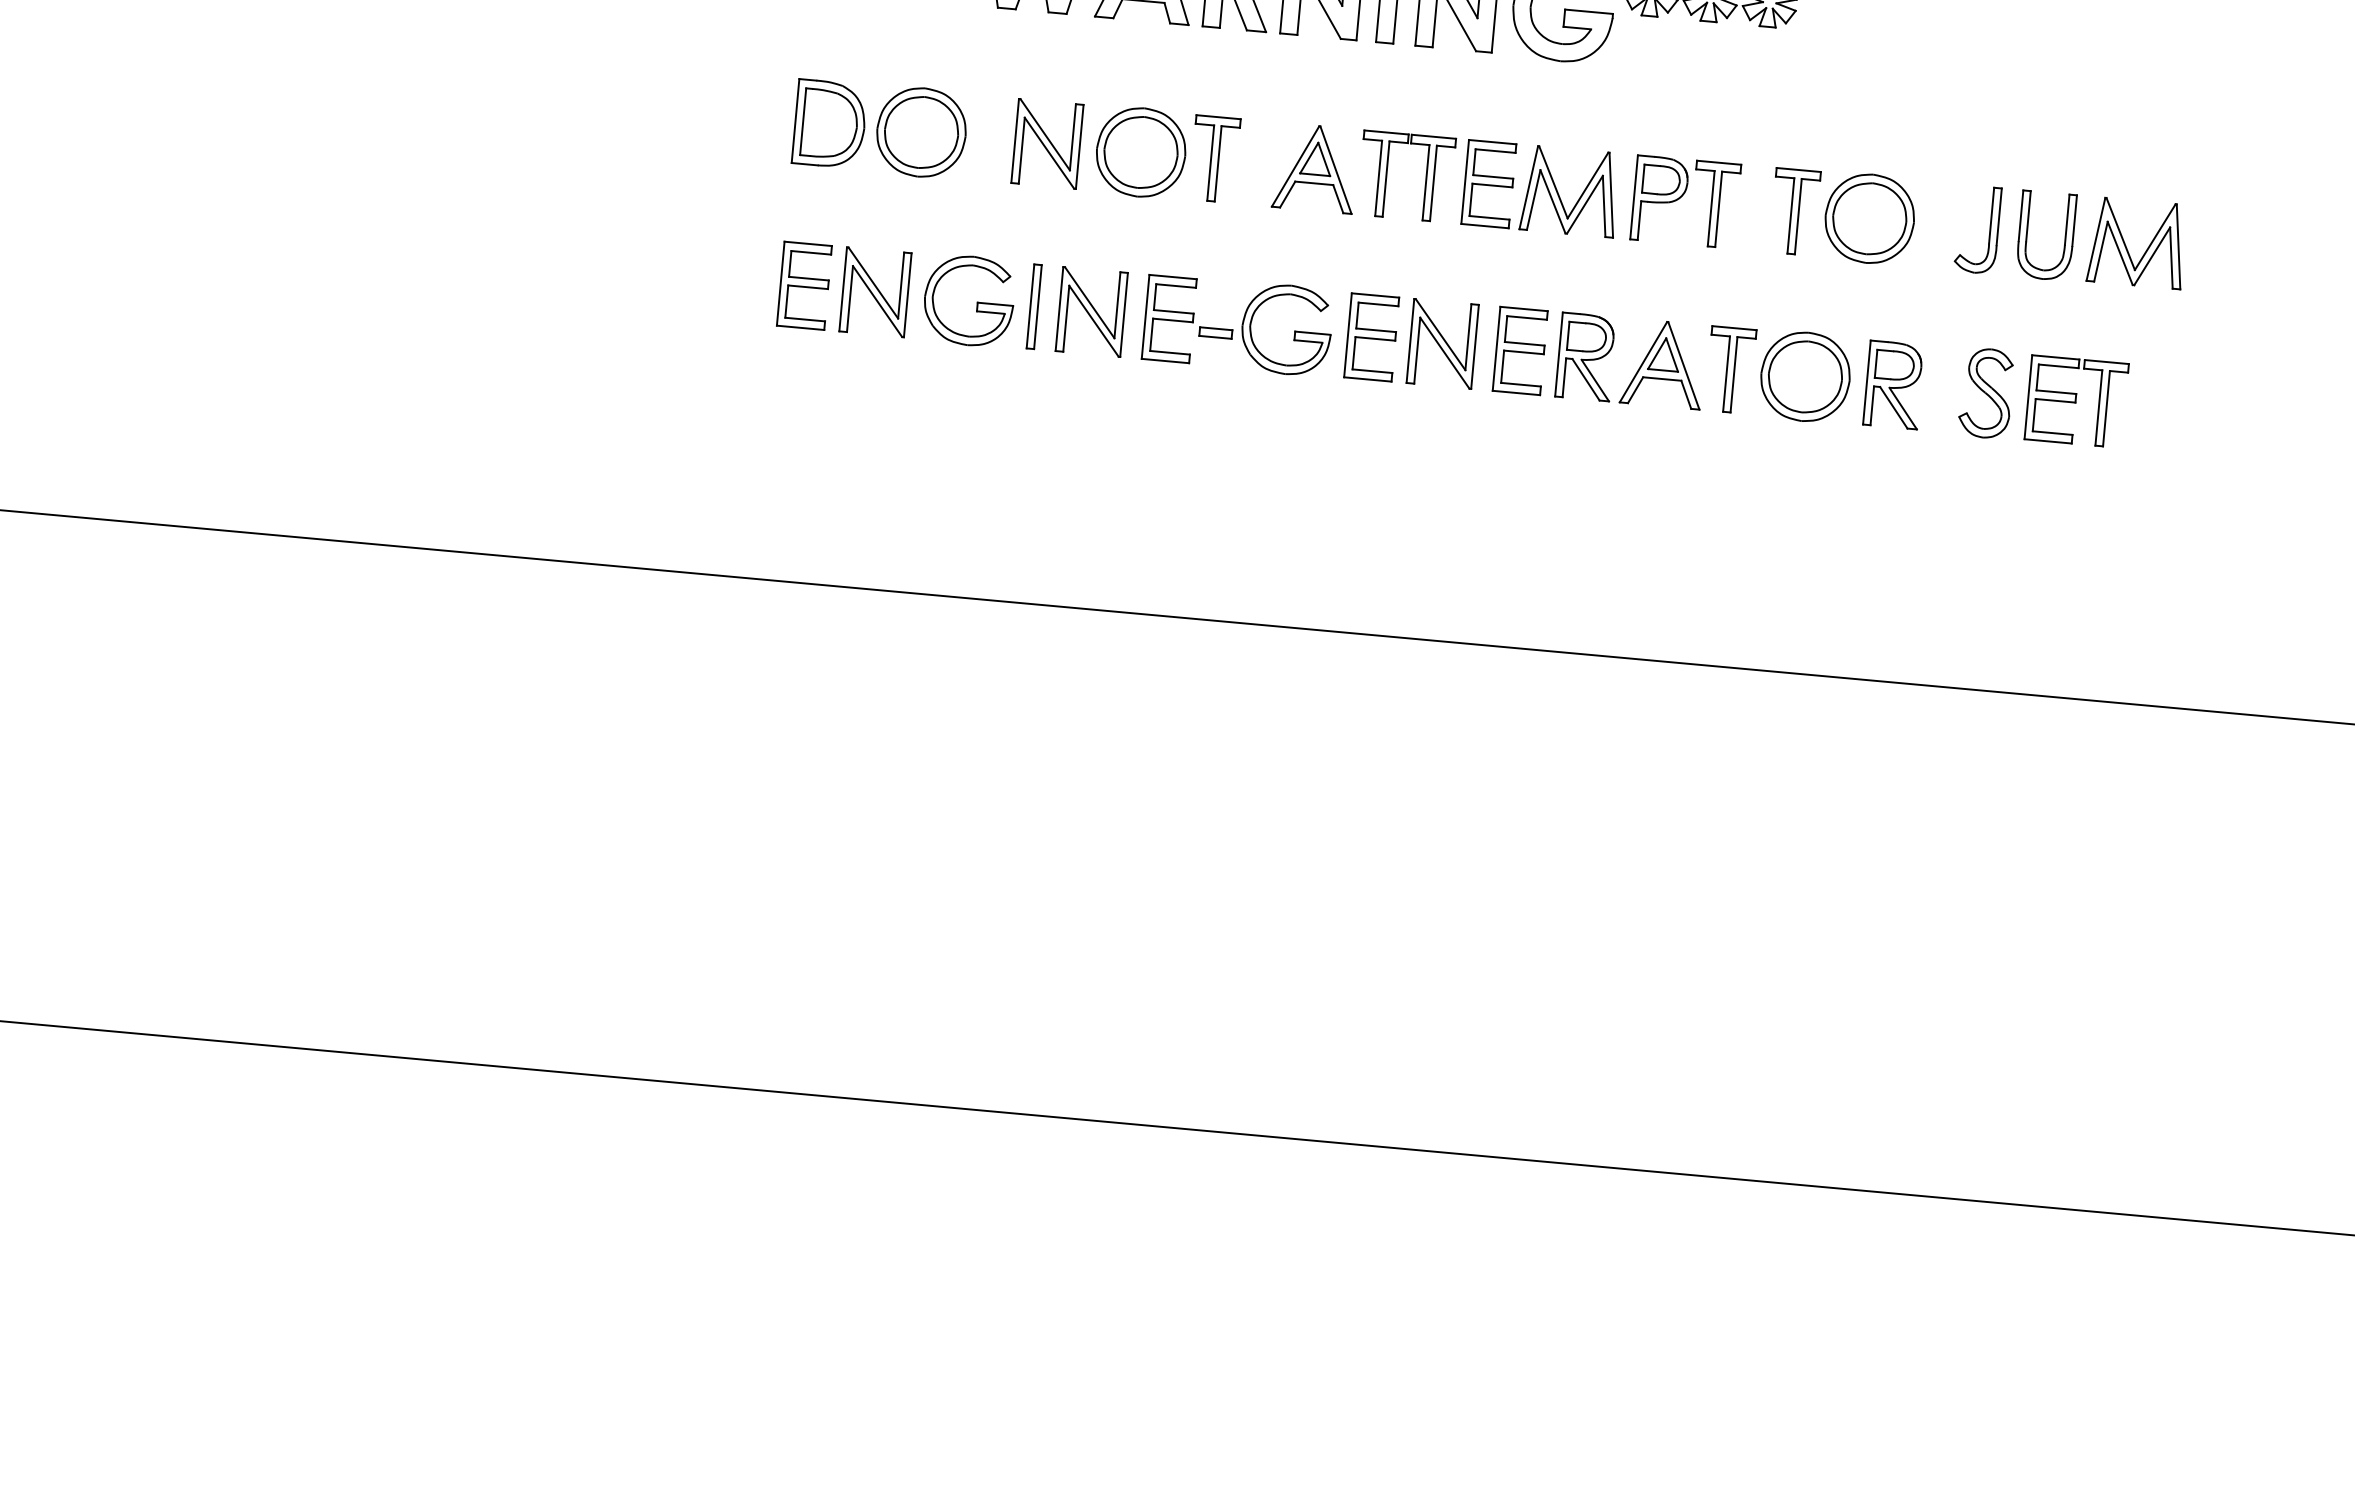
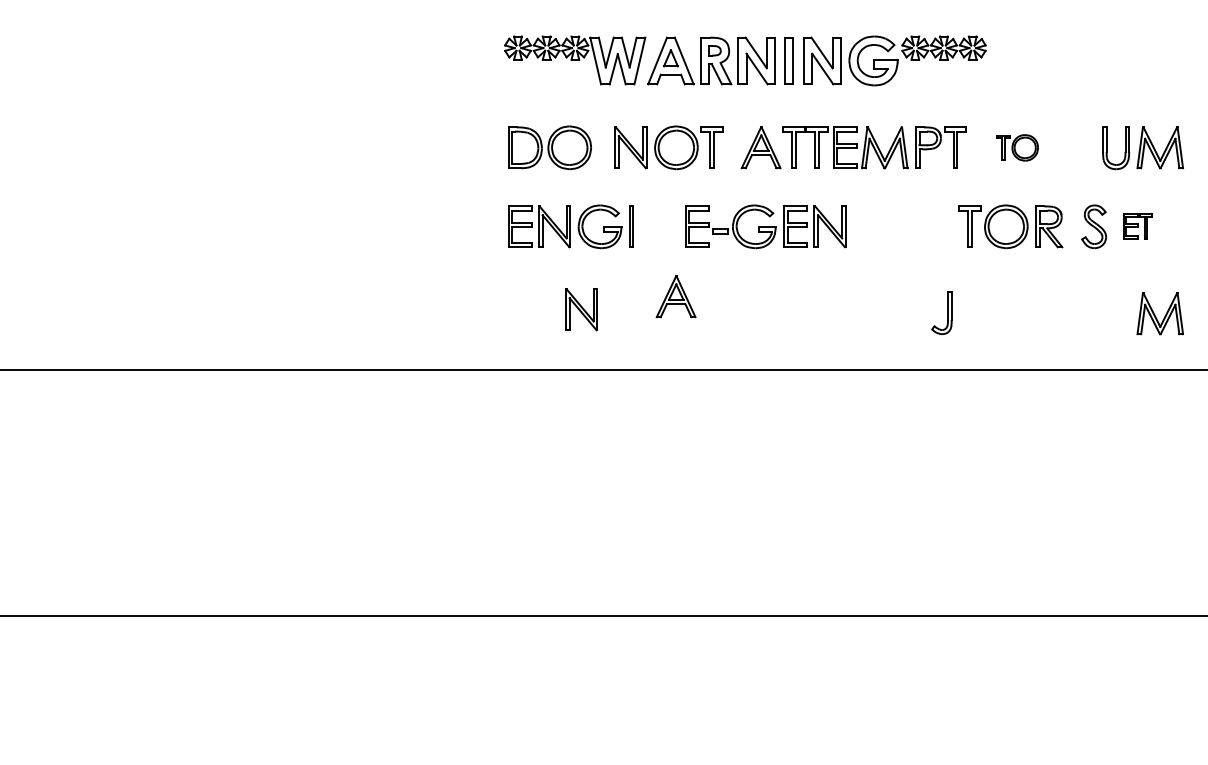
part: (1843, 215) -> (1017, 147), size x0.6
part: (1976, 229) -> (941, 313), moved
part: (1091, 311) -> (581, 309), moved
part: (1600, 357) -> (906, 226), removed
part: (2077, 401) -> (1138, 226), size x0.6
part: (1111, 458) -> (675, 296), added
part: (2104, 584) -> (1159, 313), added

